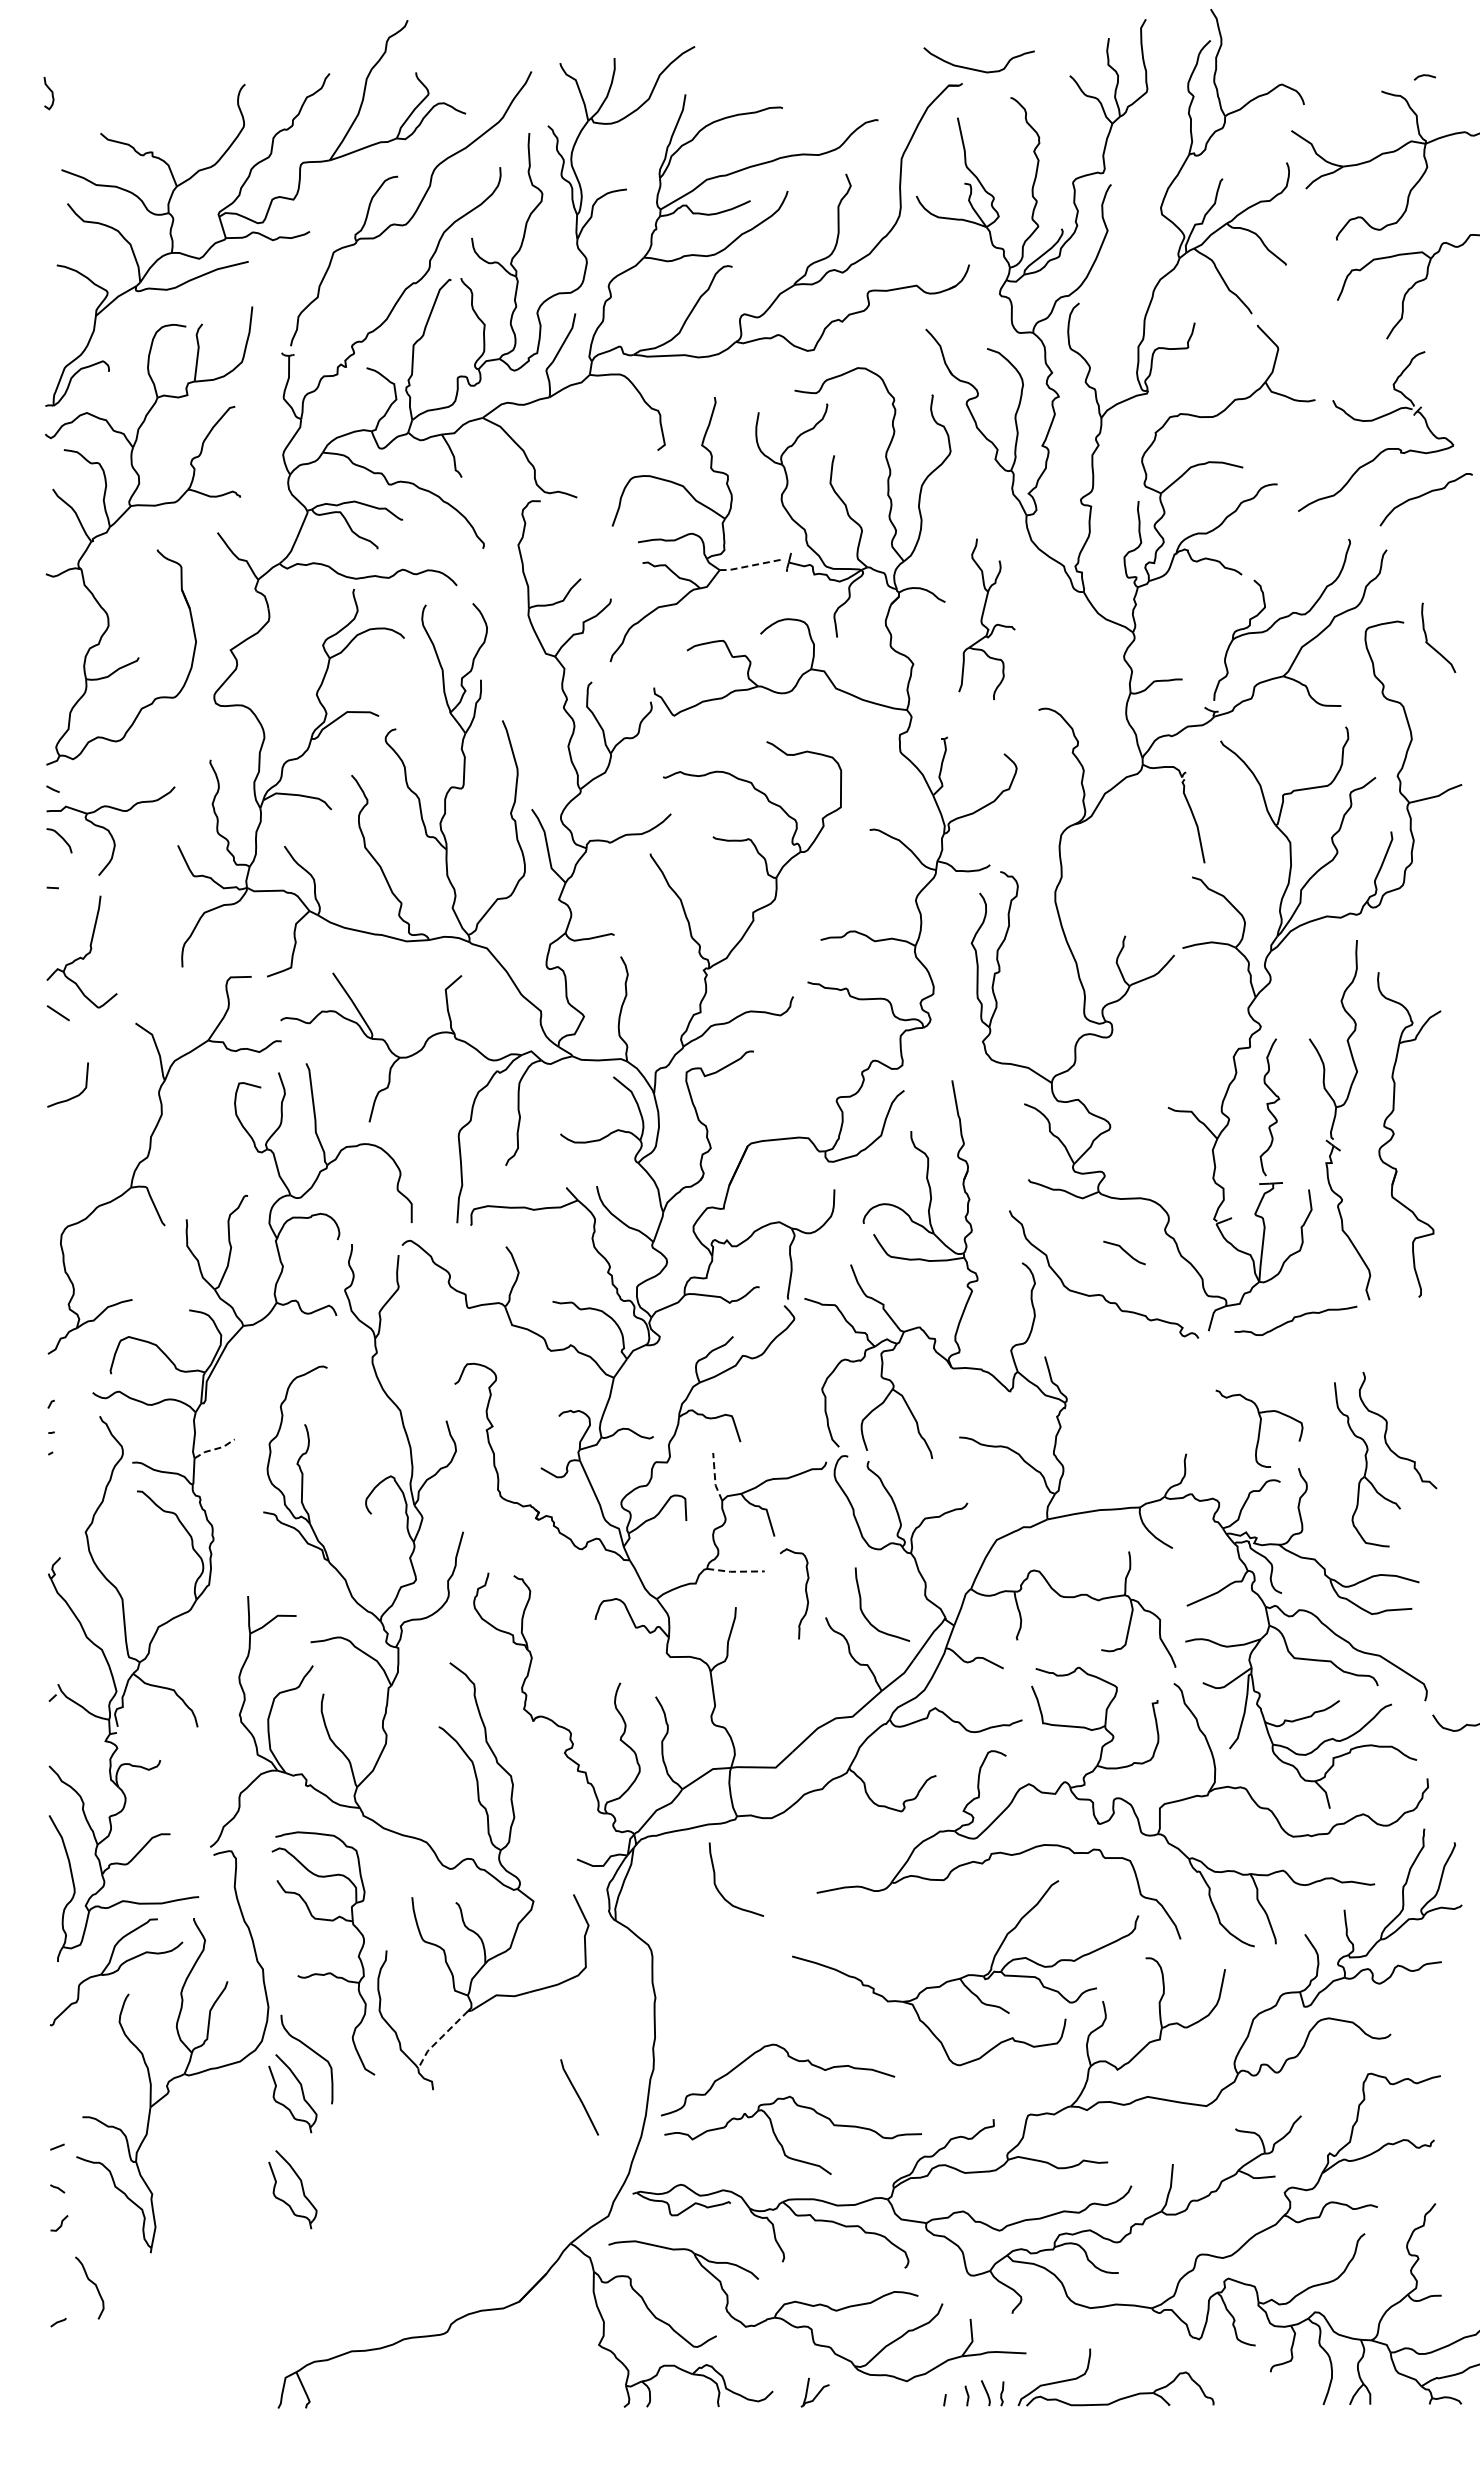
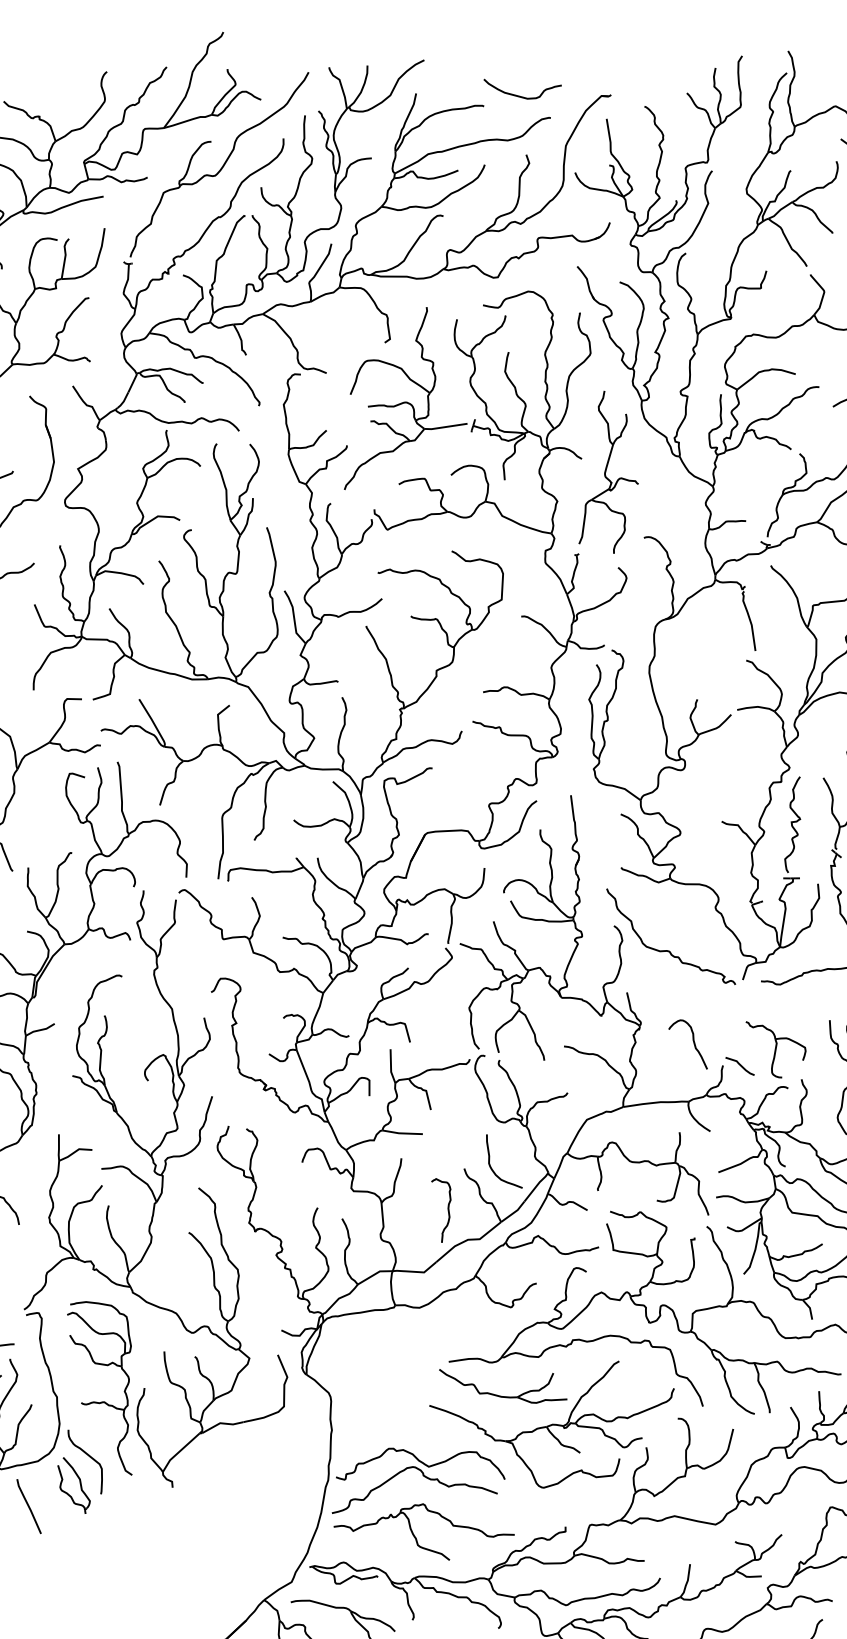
curve: (974, 68) -> (518, 95), moved
line: (749, 566) -> (445, 427), dashed -> solid
part: (986, 619) -> (610, 472), size x1.43
curve: (1124, 1252) -> (740, 1066), moved
curve: (1142, 1422) -> (693, 1042), added
line: (215, 1449) -> (40, 1030), dashed -> solid
line: (714, 1477) -> (390, 1066), dashed -> solid
line: (735, 1571) -> (402, 1133), dashed -> solid
curve: (805, 1593) -> (447, 1210), moved
curve: (719, 1890) -> (380, 1356), removed
part: (892, 1937) -> (500, 1395), added
line: (440, 2038) -> (179, 1451), dashed -> solid
curve: (786, 2039) -> (422, 1463), added
line: (579, 2097) -> (29, 1506), moved
part: (301, 2187) -> (76, 1551), removed

